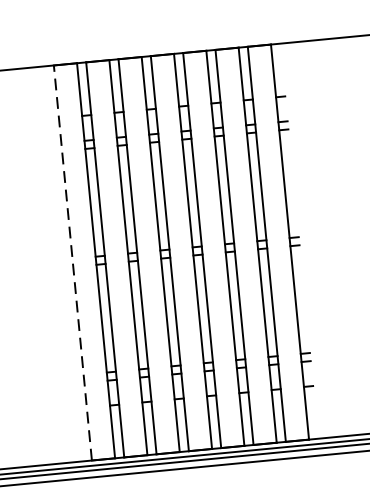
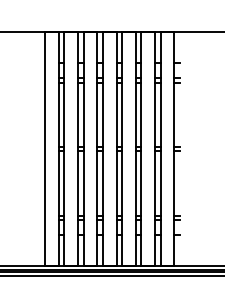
line: (73, 262) -> (45, 148), dashed -> solid

